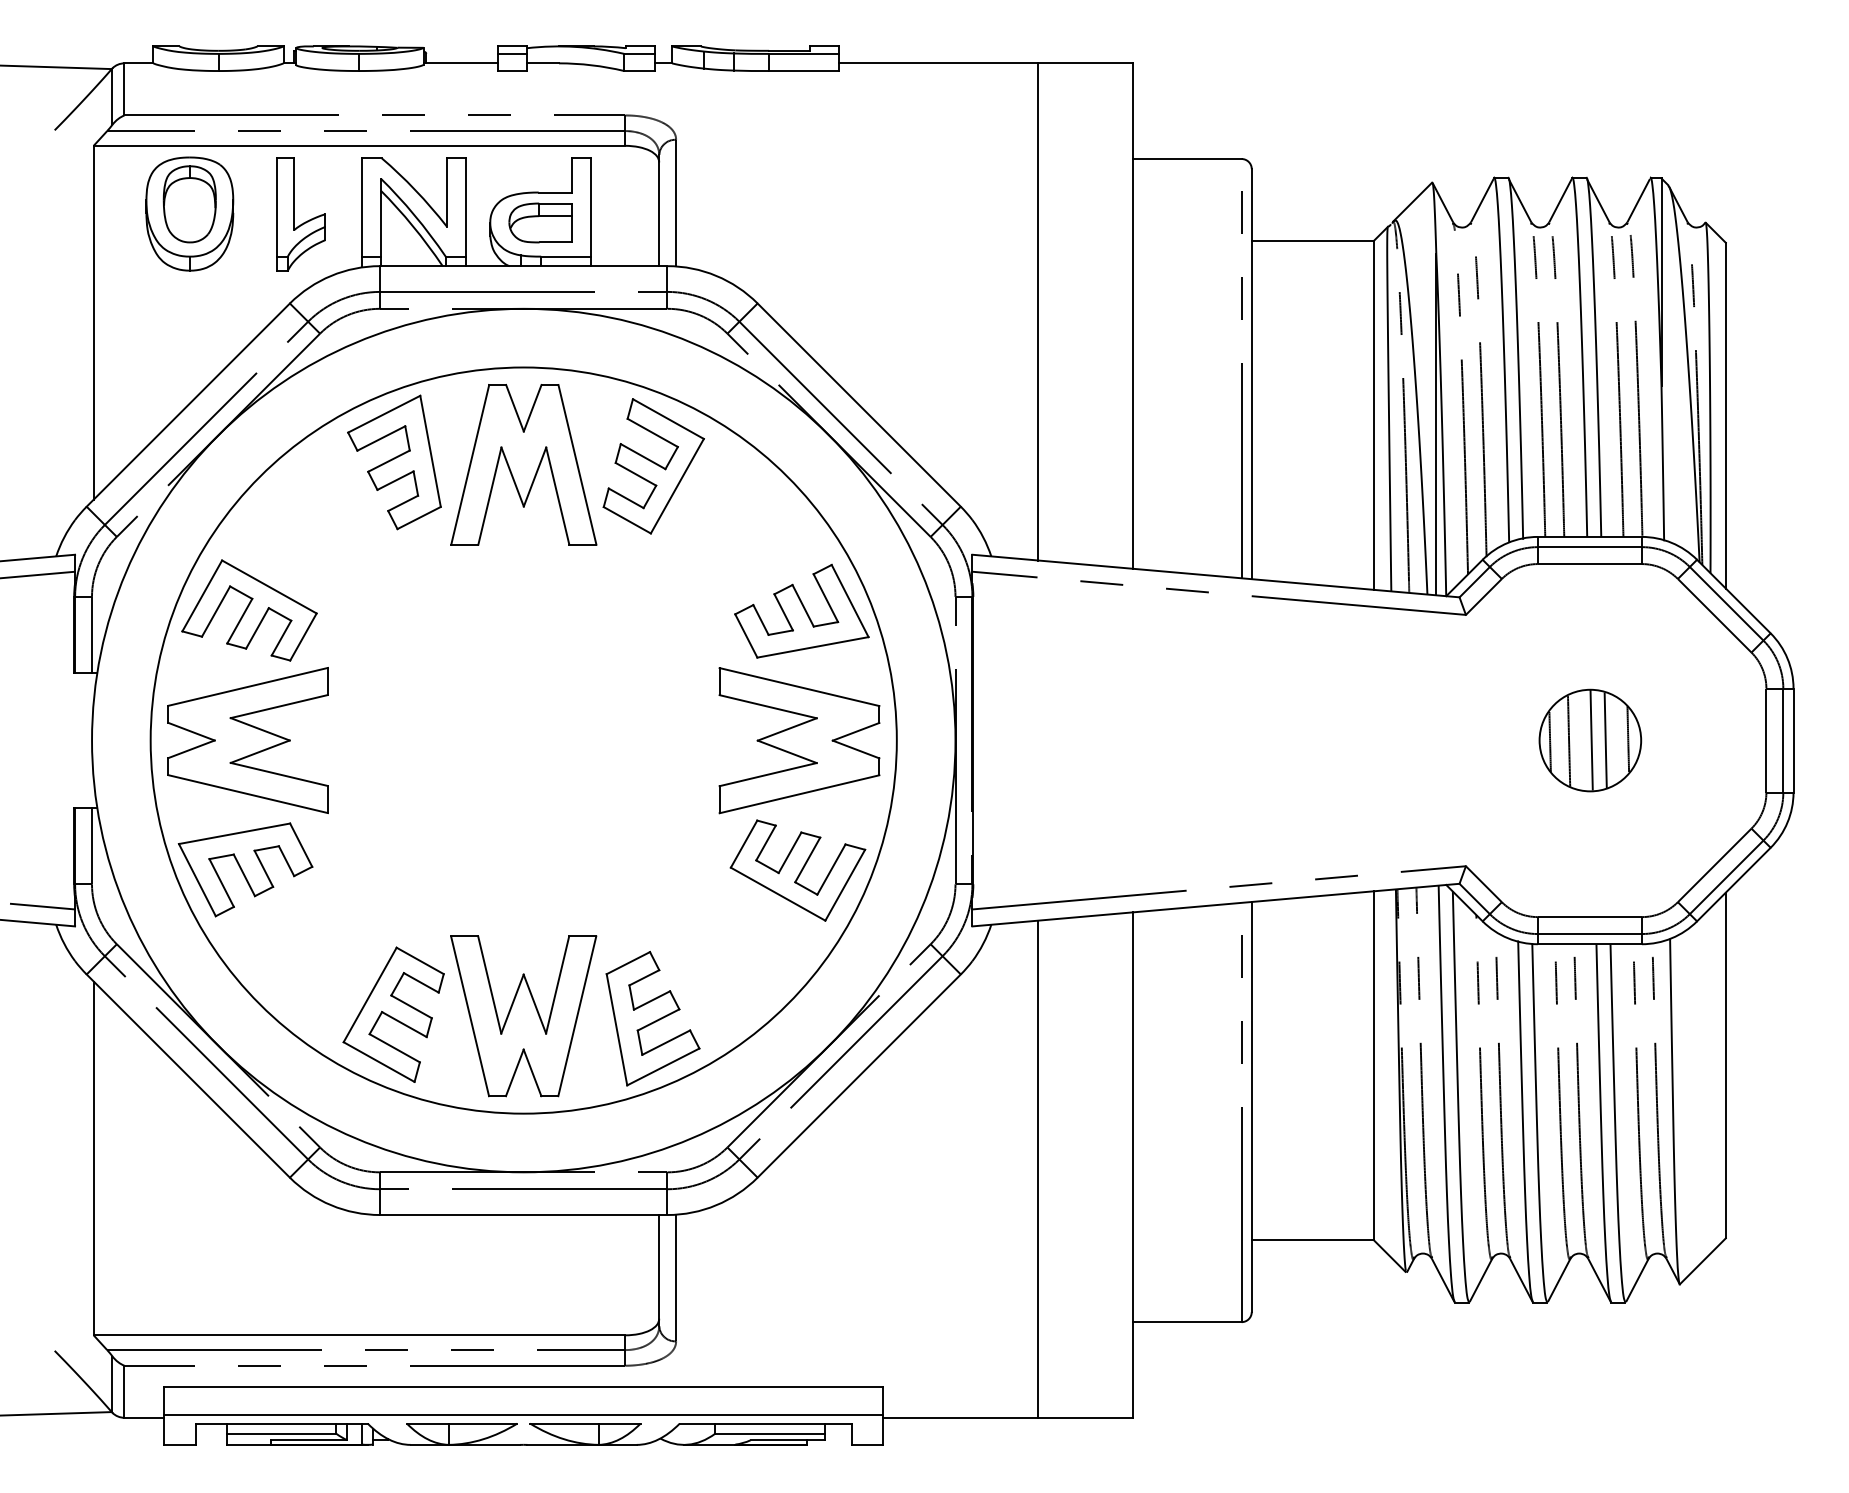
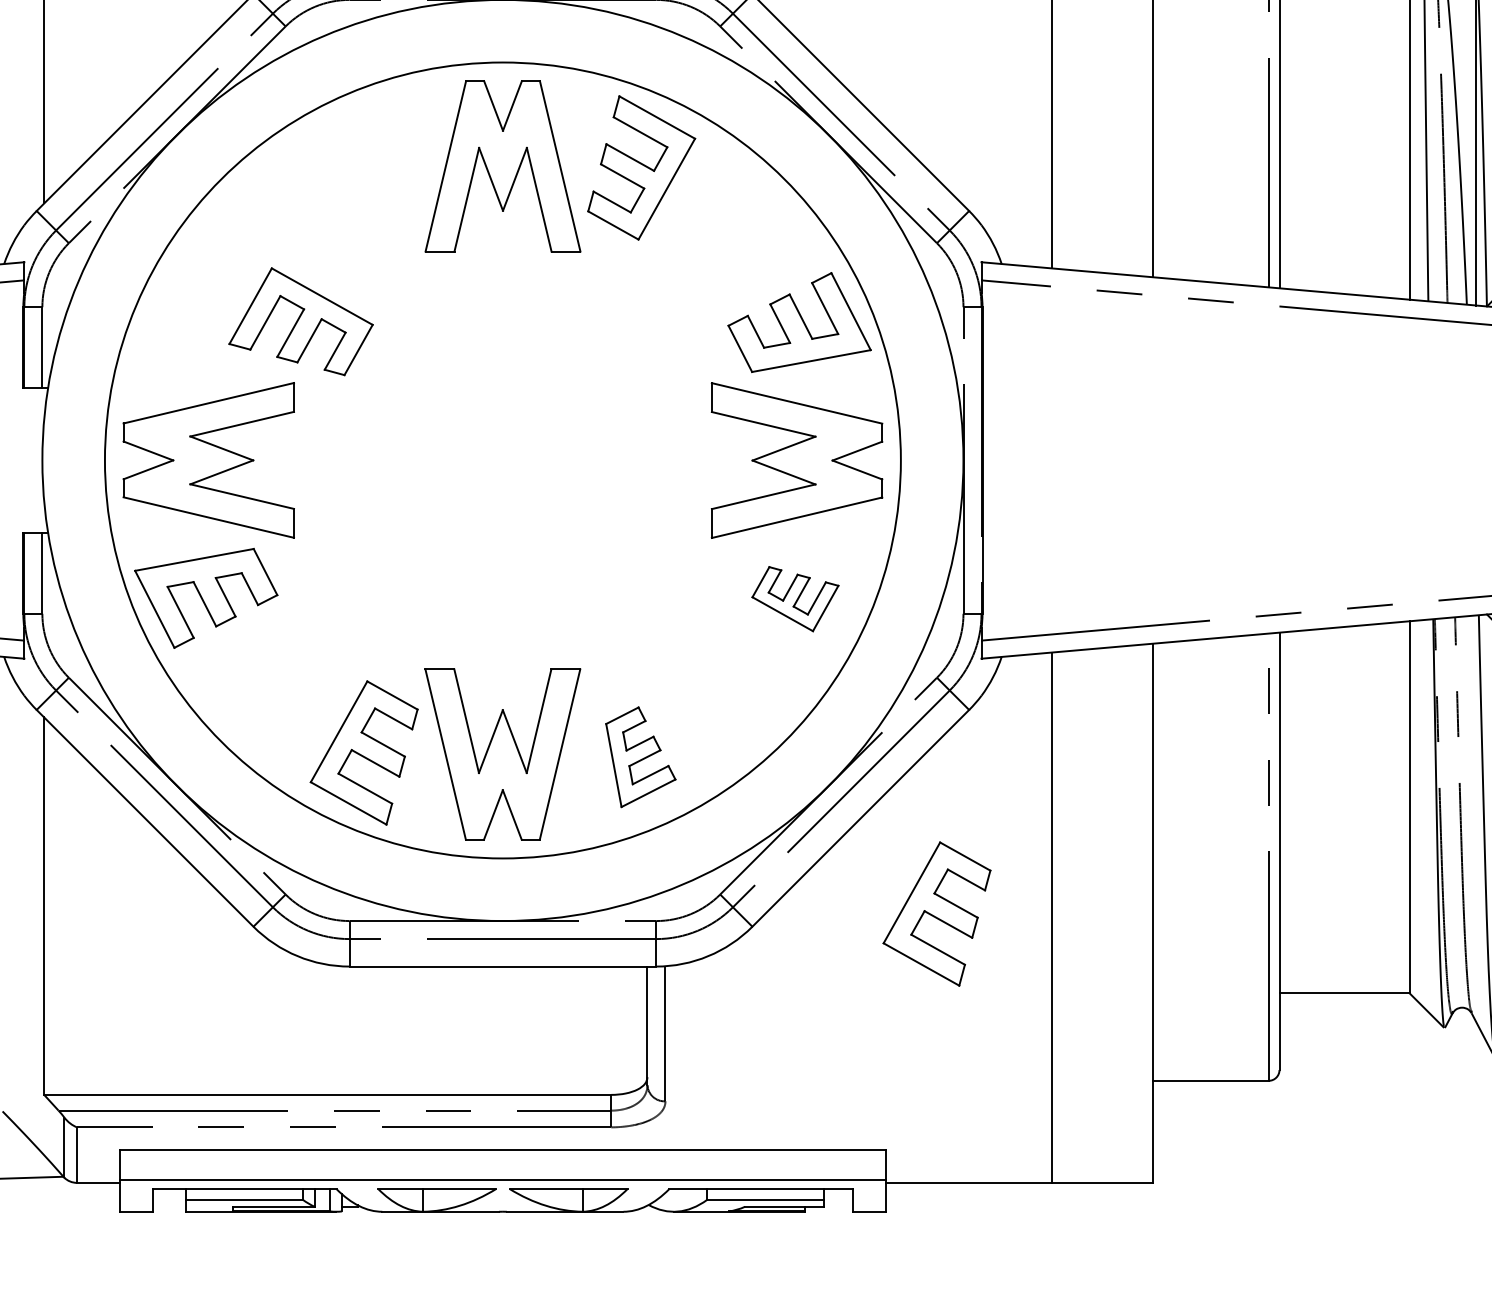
part: (394, 462) -> (365, 163), removed
part: (249, 610) -> (301, 321), moved
part: (797, 870) -> (794, 599), size x0.6
part: (652, 1018) -> (640, 756), size x0.7
part: (930, 1165) -> (936, 913), added

